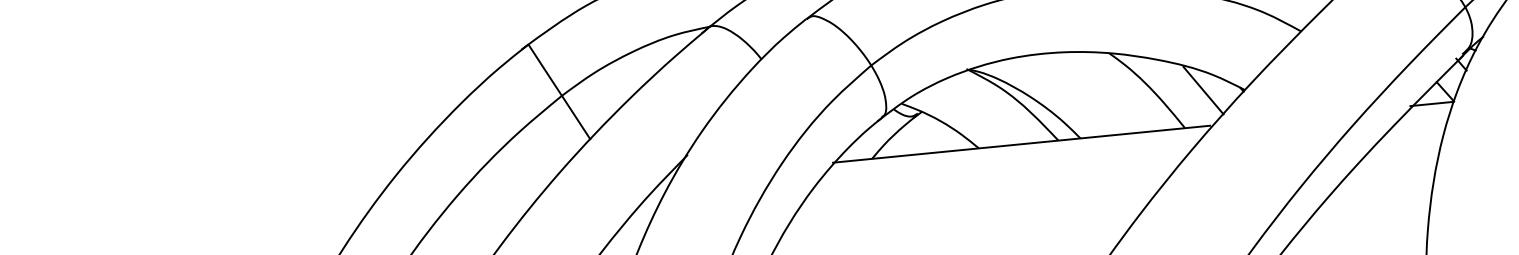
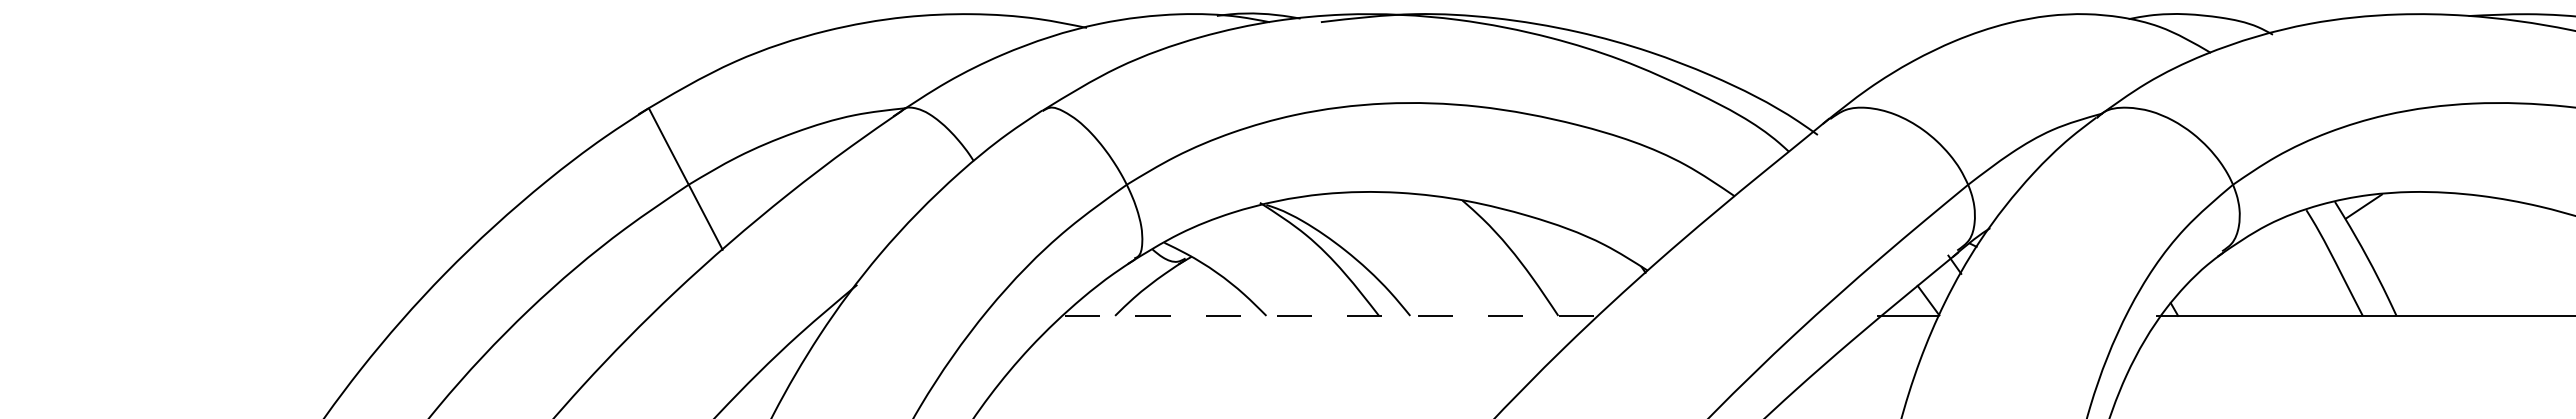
line: (1203, 90) -> (1589, 265), removed
line: (1021, 143) -> (1326, 315), solid -> dashed

